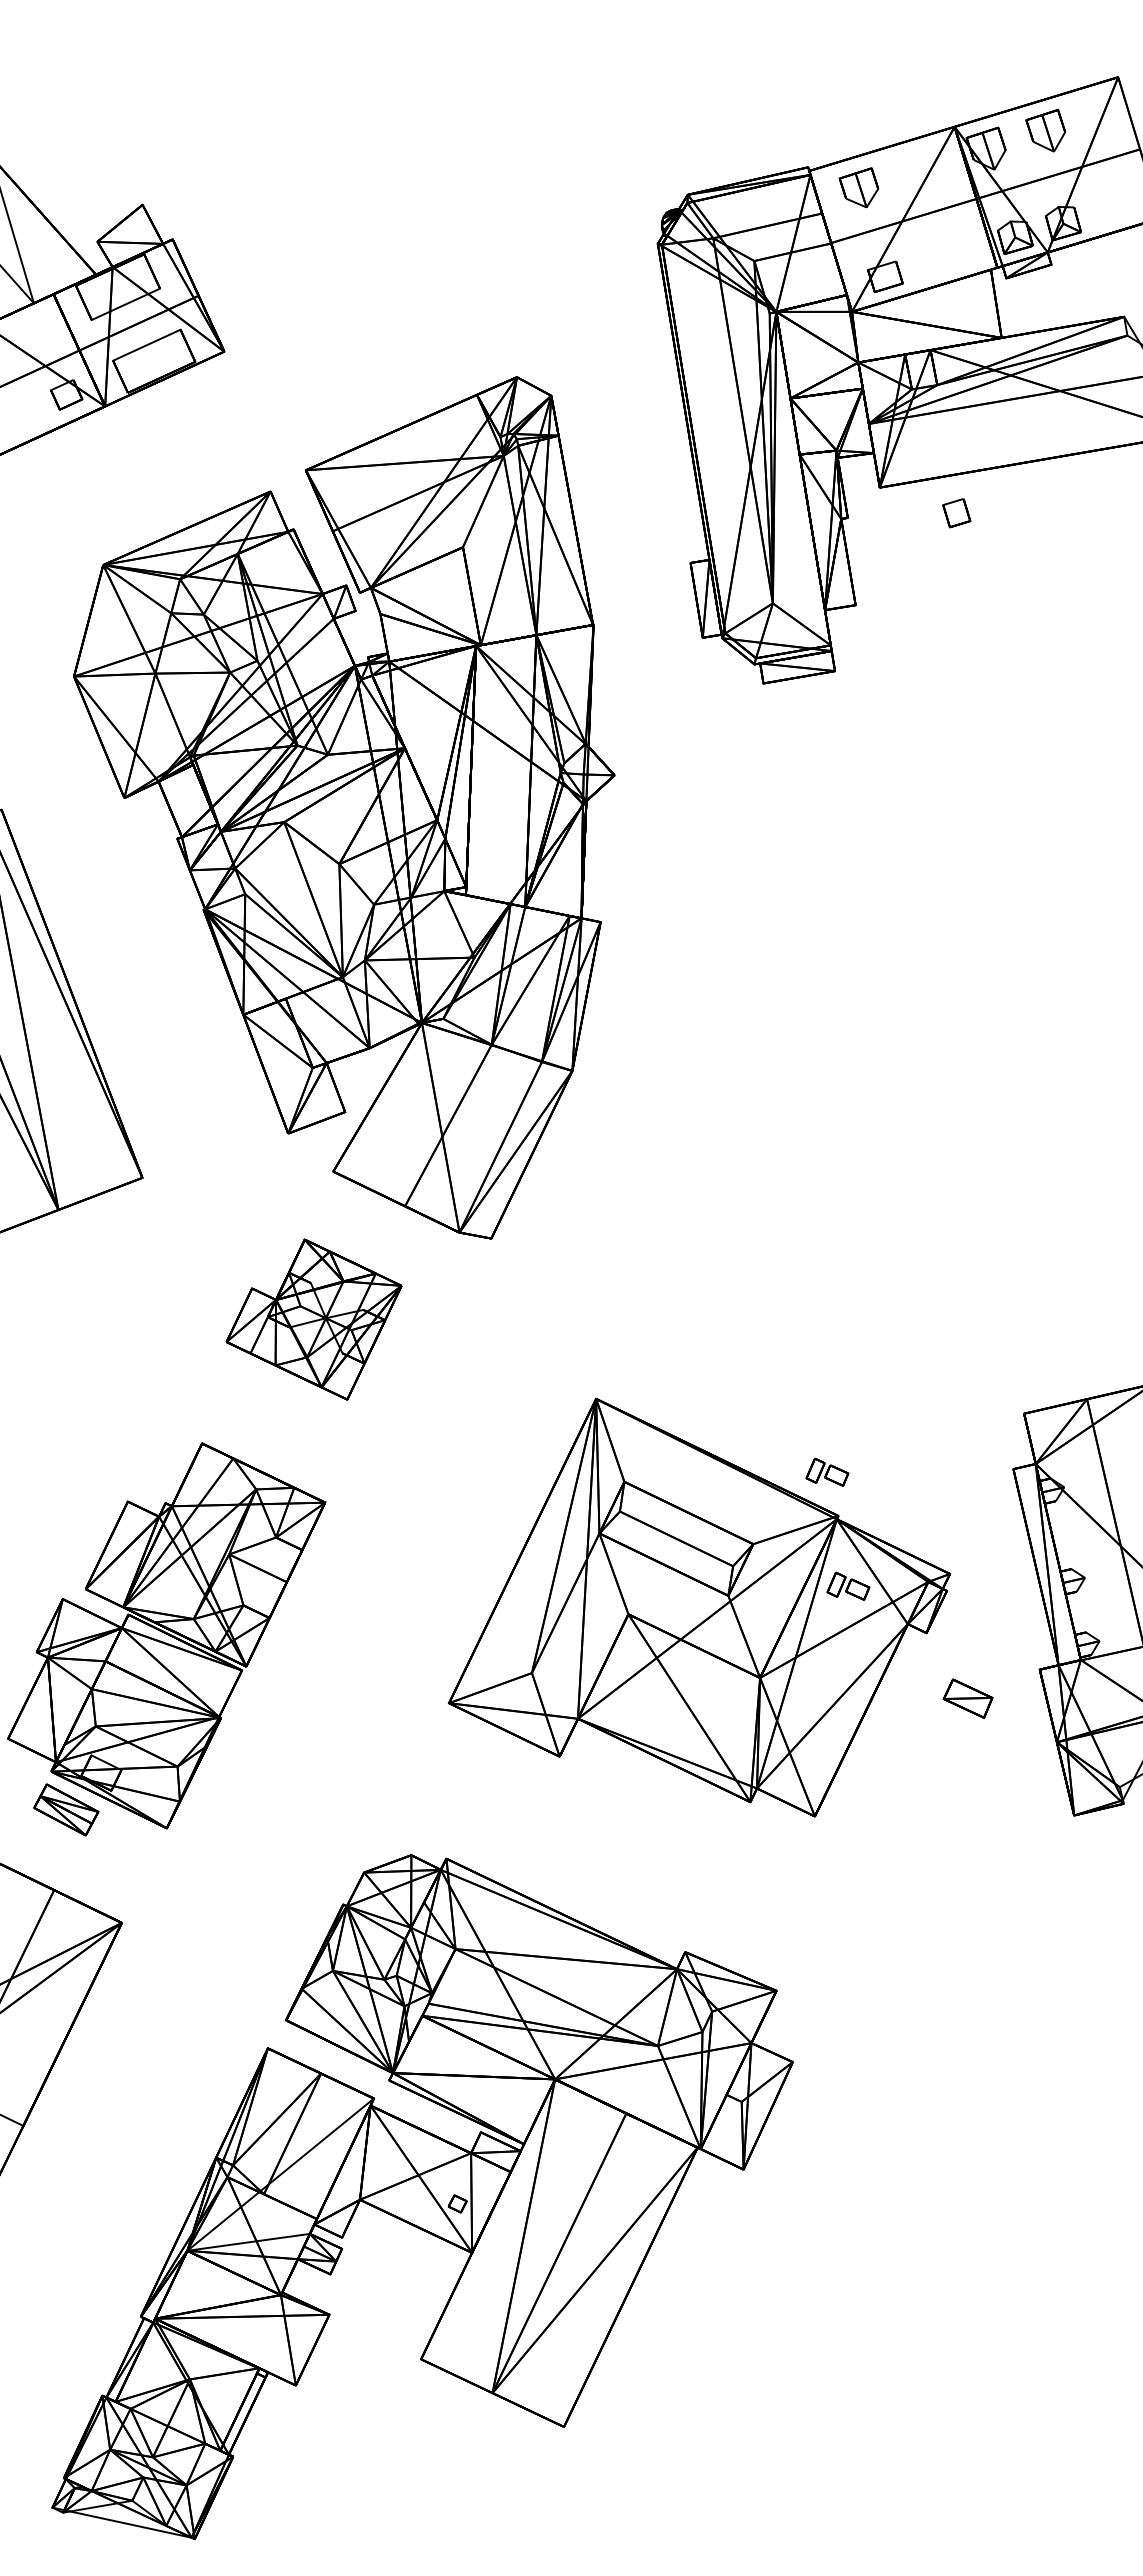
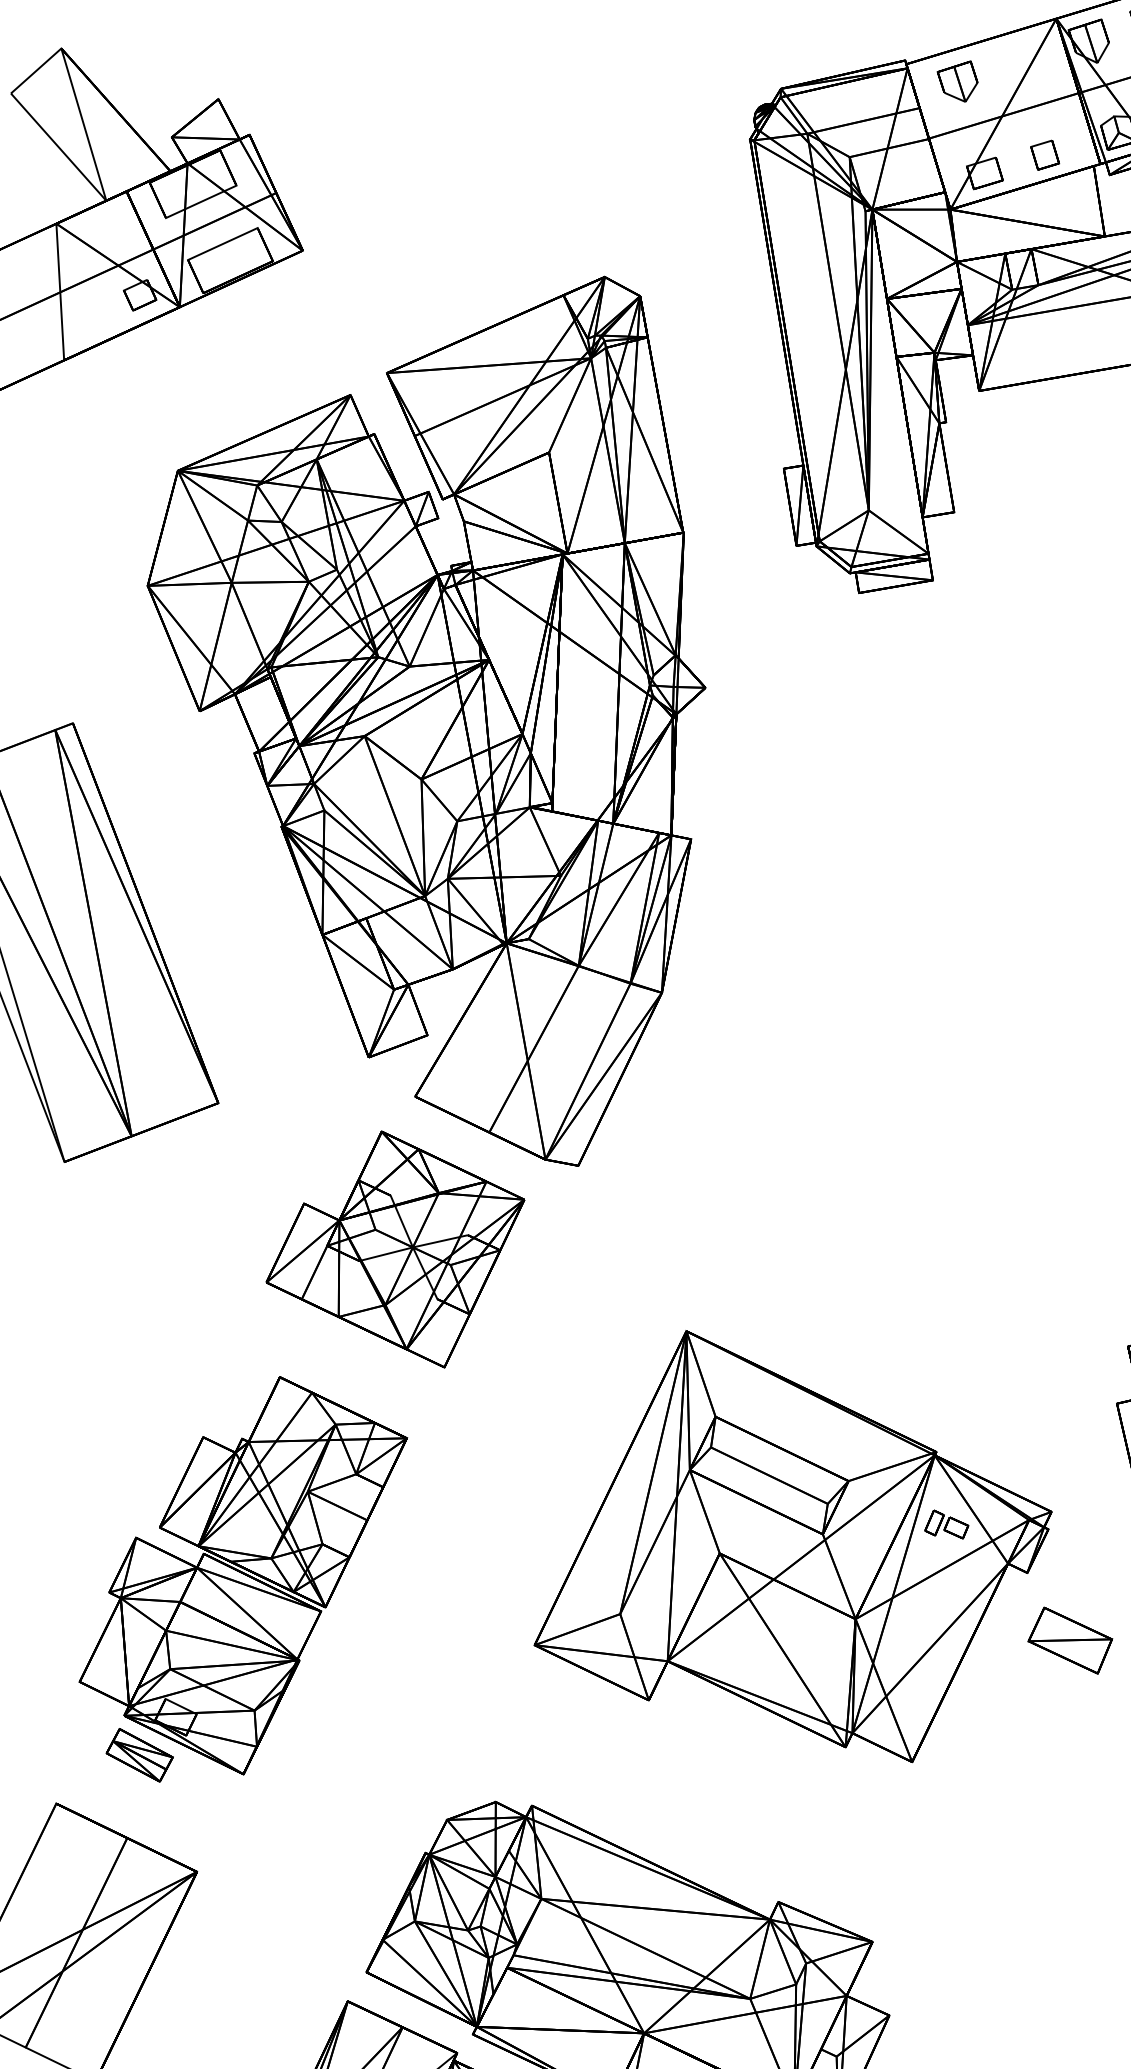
part: (956, 513) -> (1044, 155), moved
part: (313, 1319) -> (394, 1249), size x1.43
part: (827, 1471) -> (925, 1406), removed
part: (967, 1698) -> (1069, 1640), size x1.67

